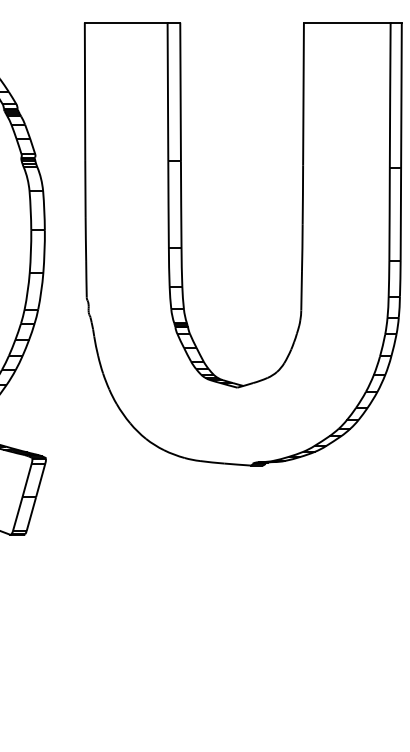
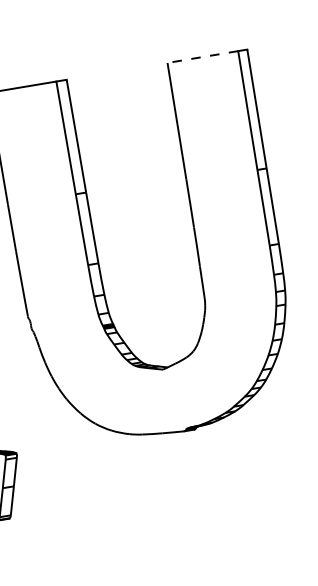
line: (346, 22) -> (202, 56), solid -> dashed

